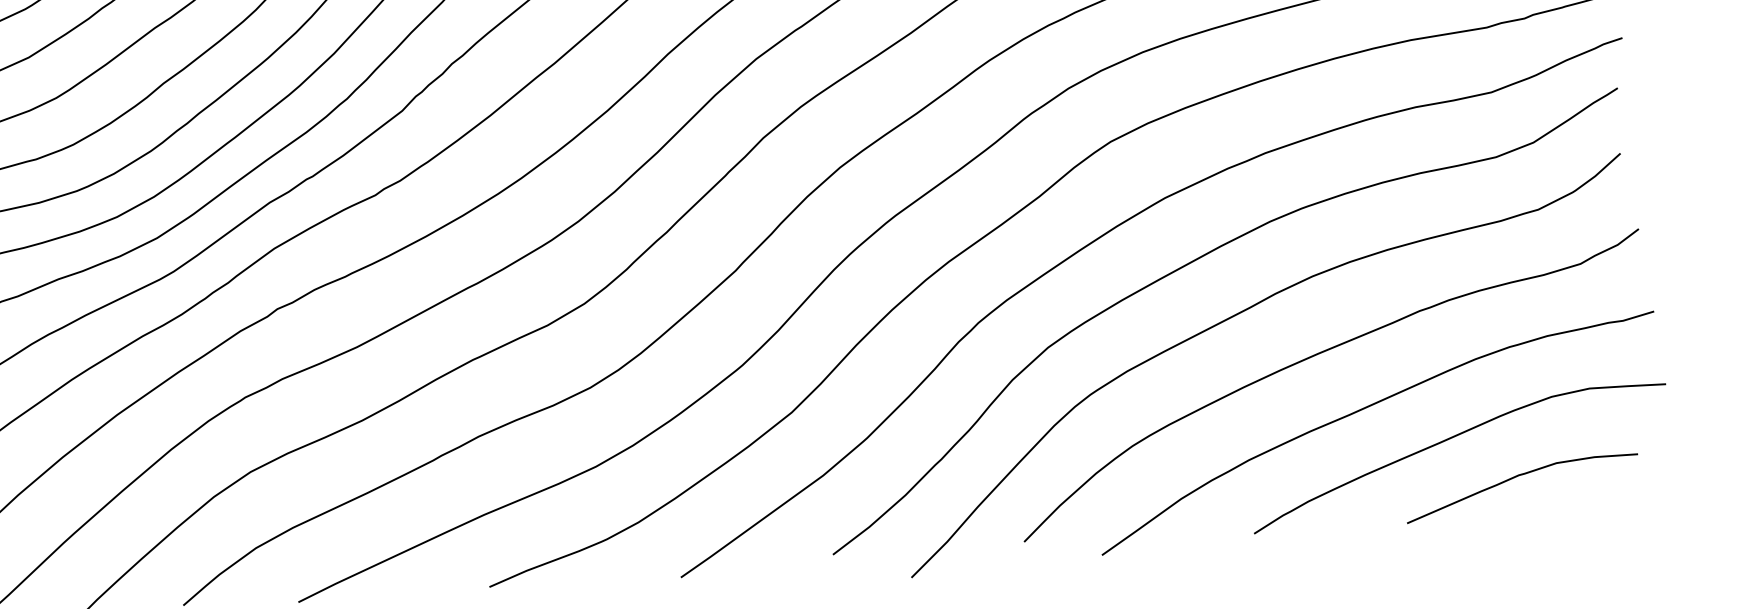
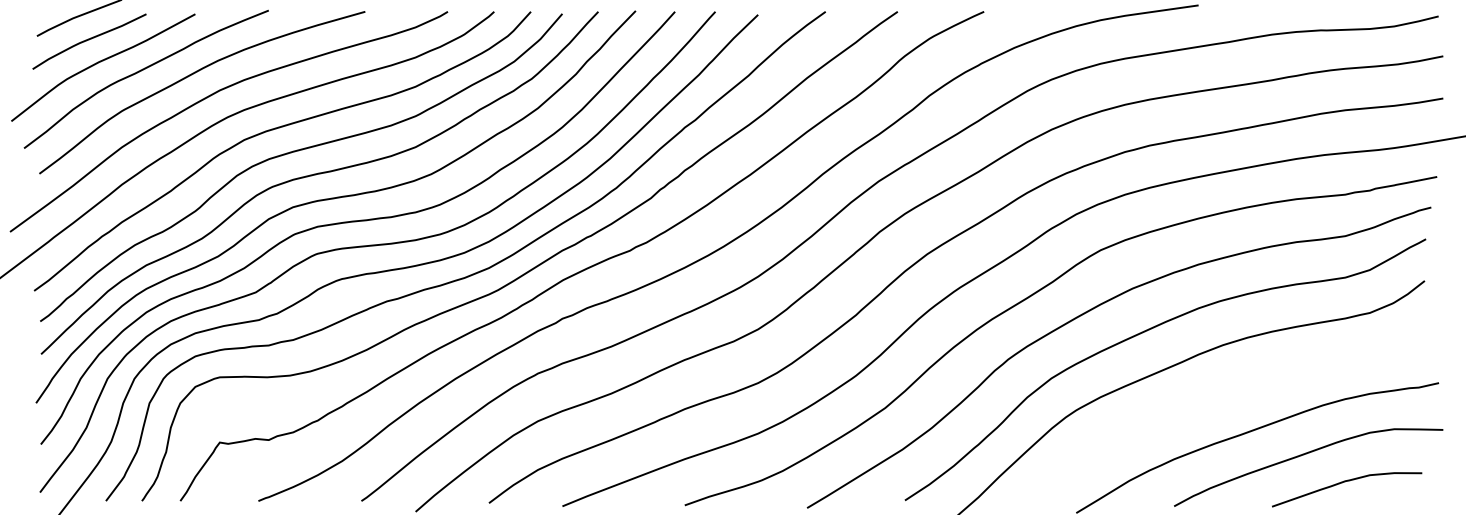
curve: (1320, 354) -> (1224, 395), removed

